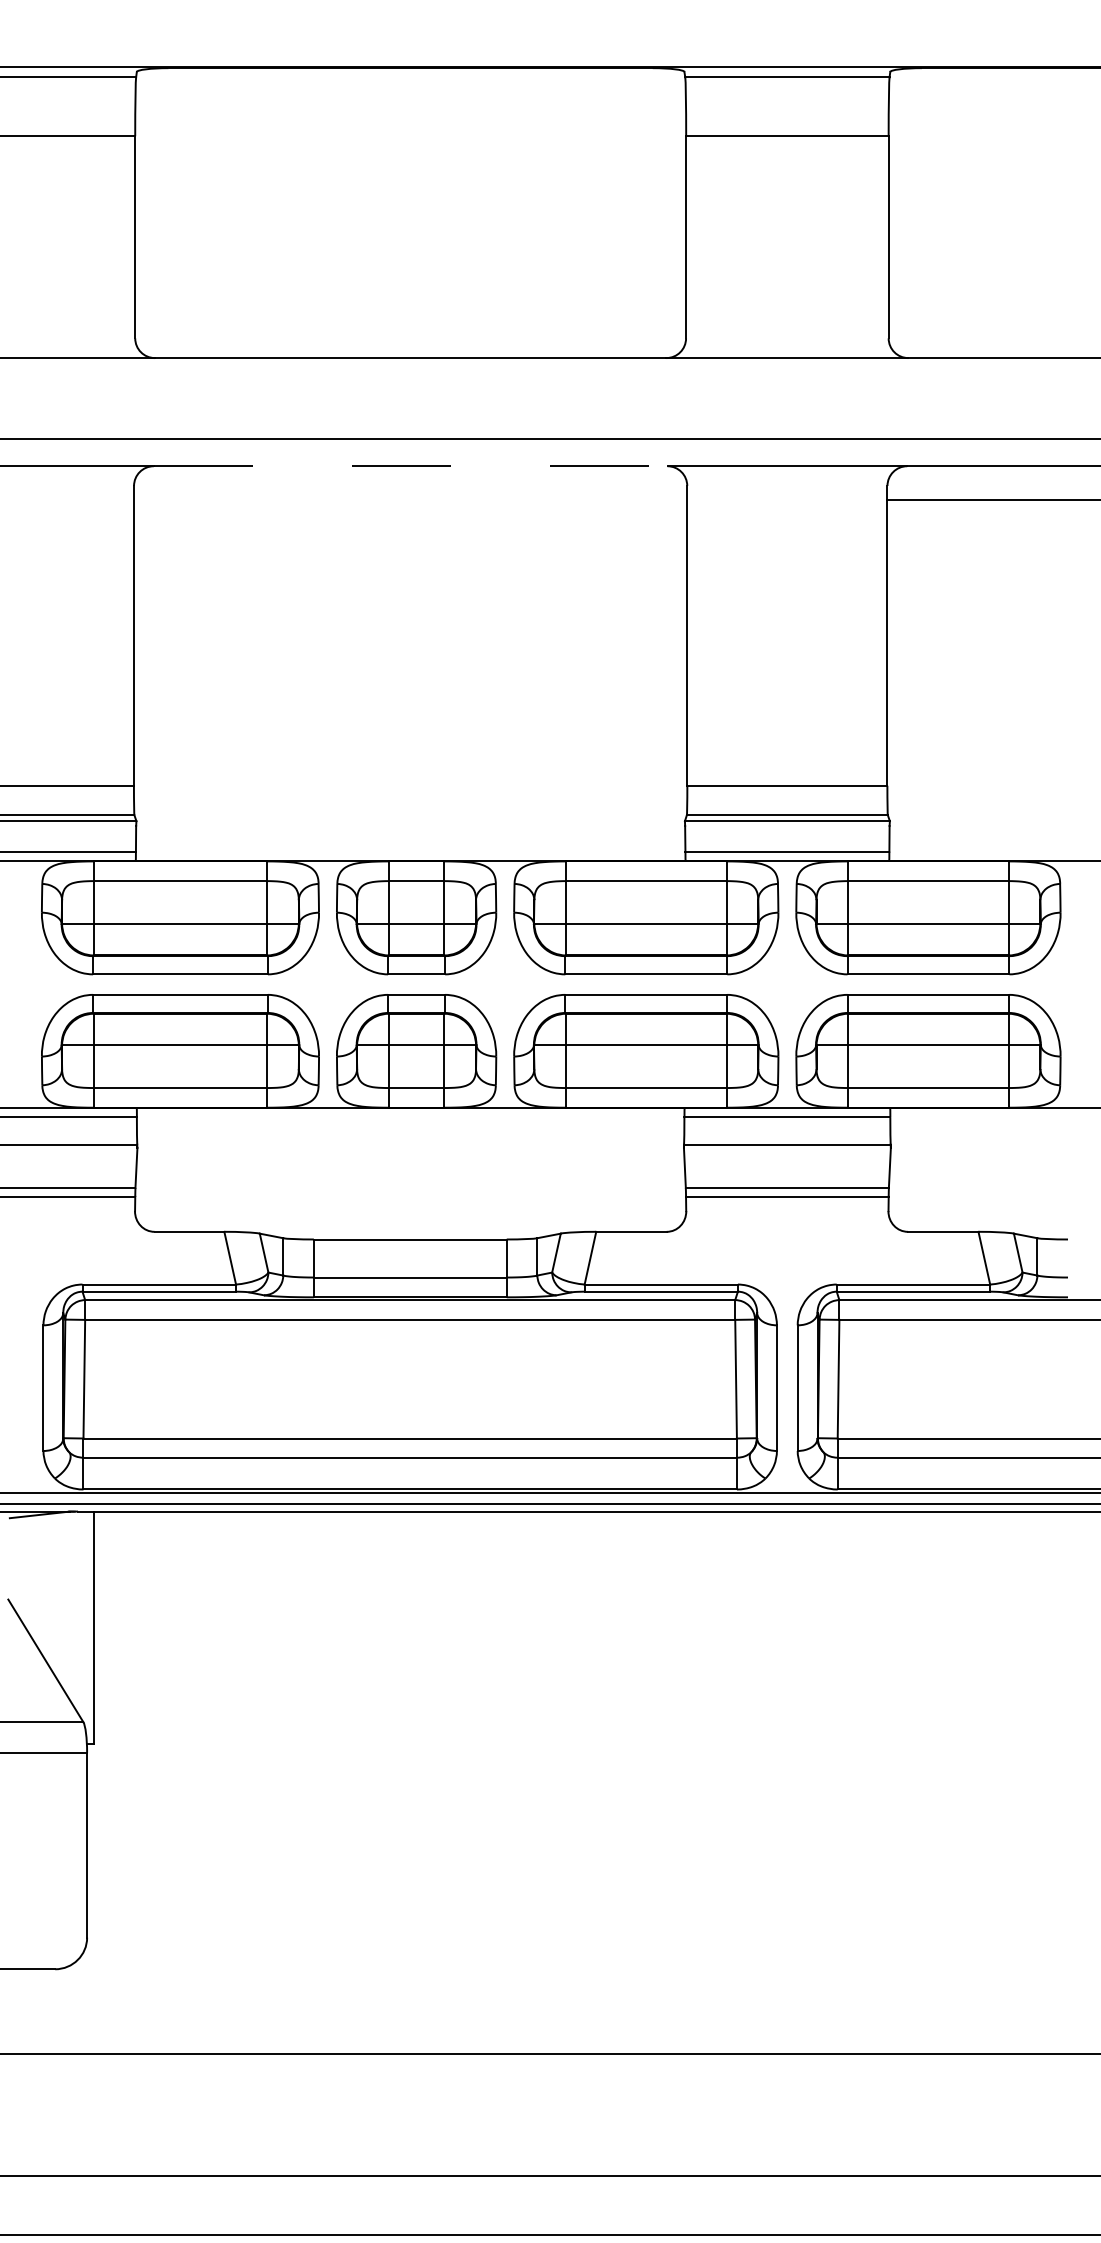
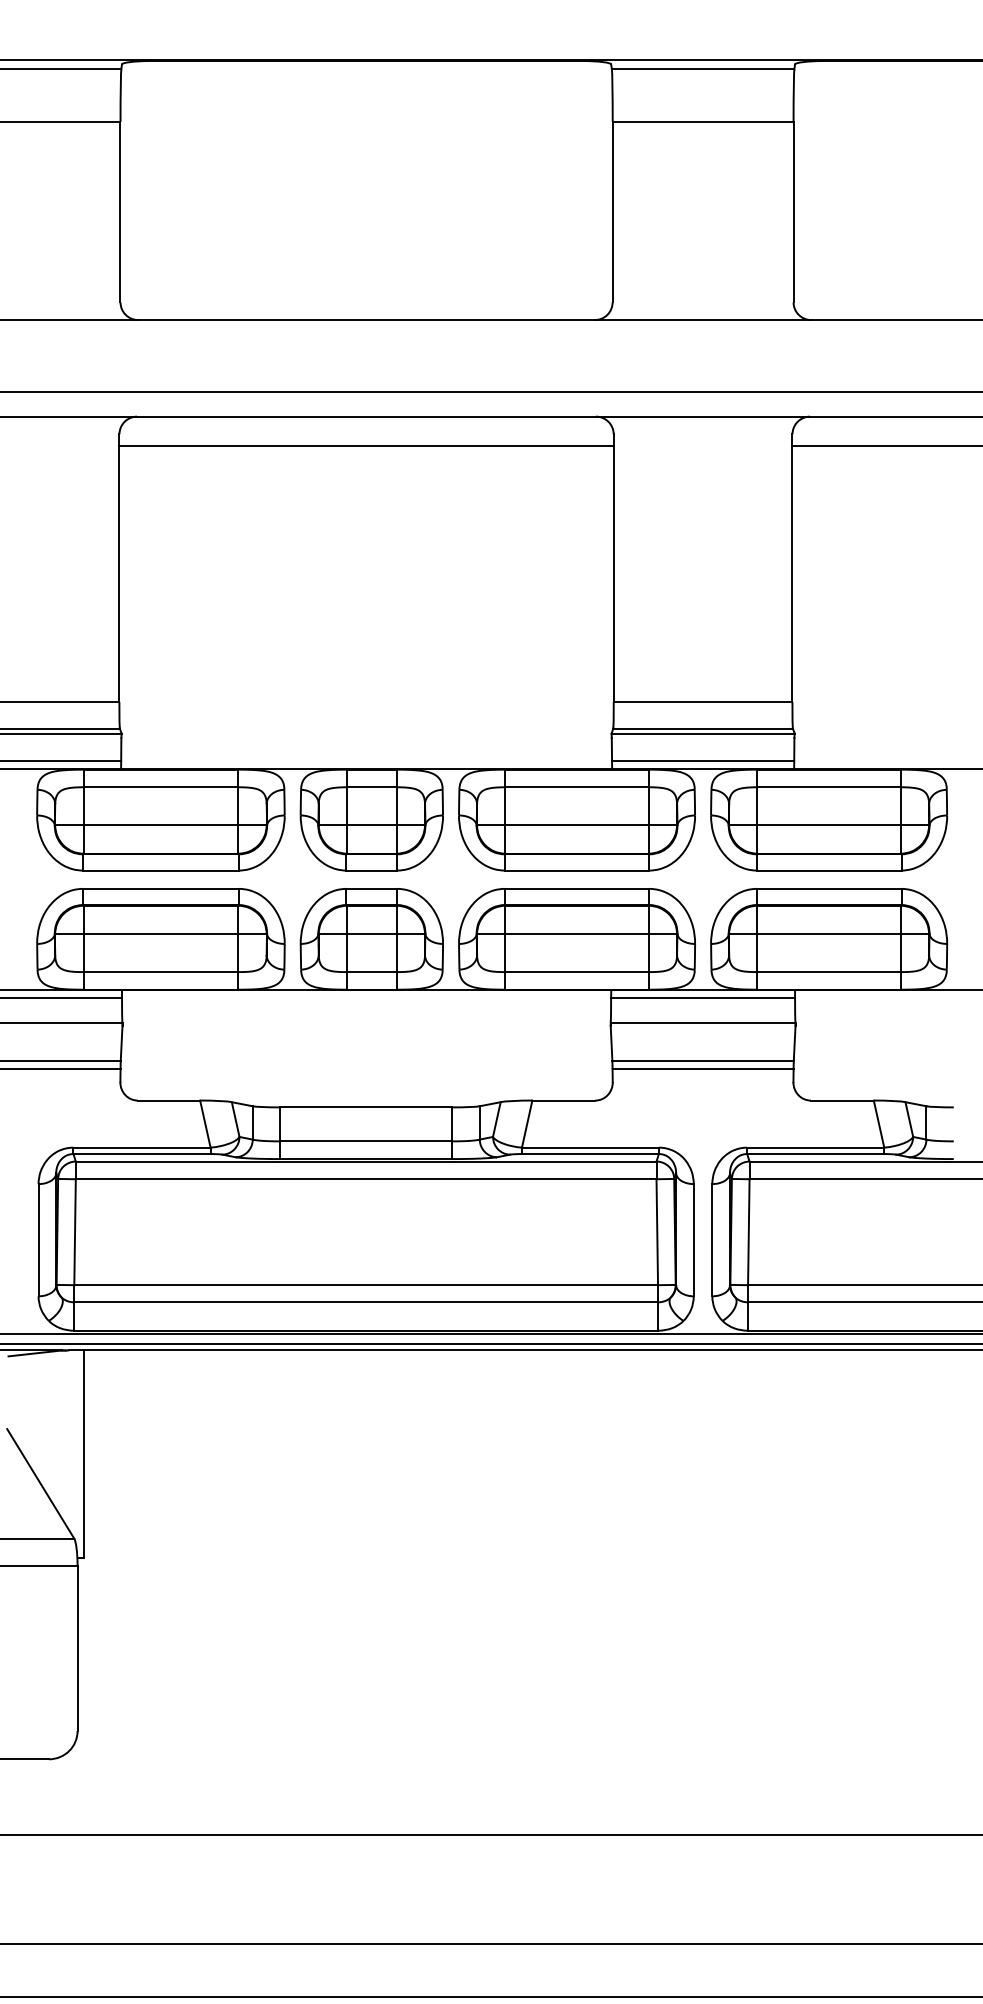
line: (410, 466) -> (366, 416), dashed -> solid
line: (410, 499) -> (366, 446), added

